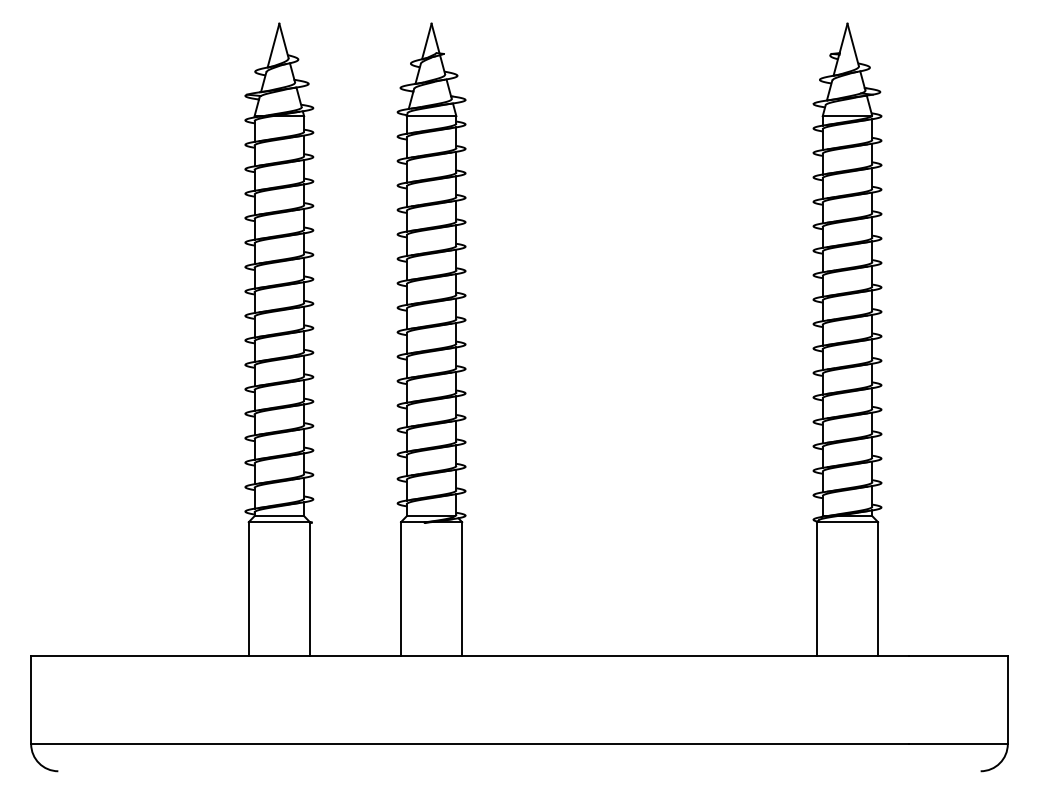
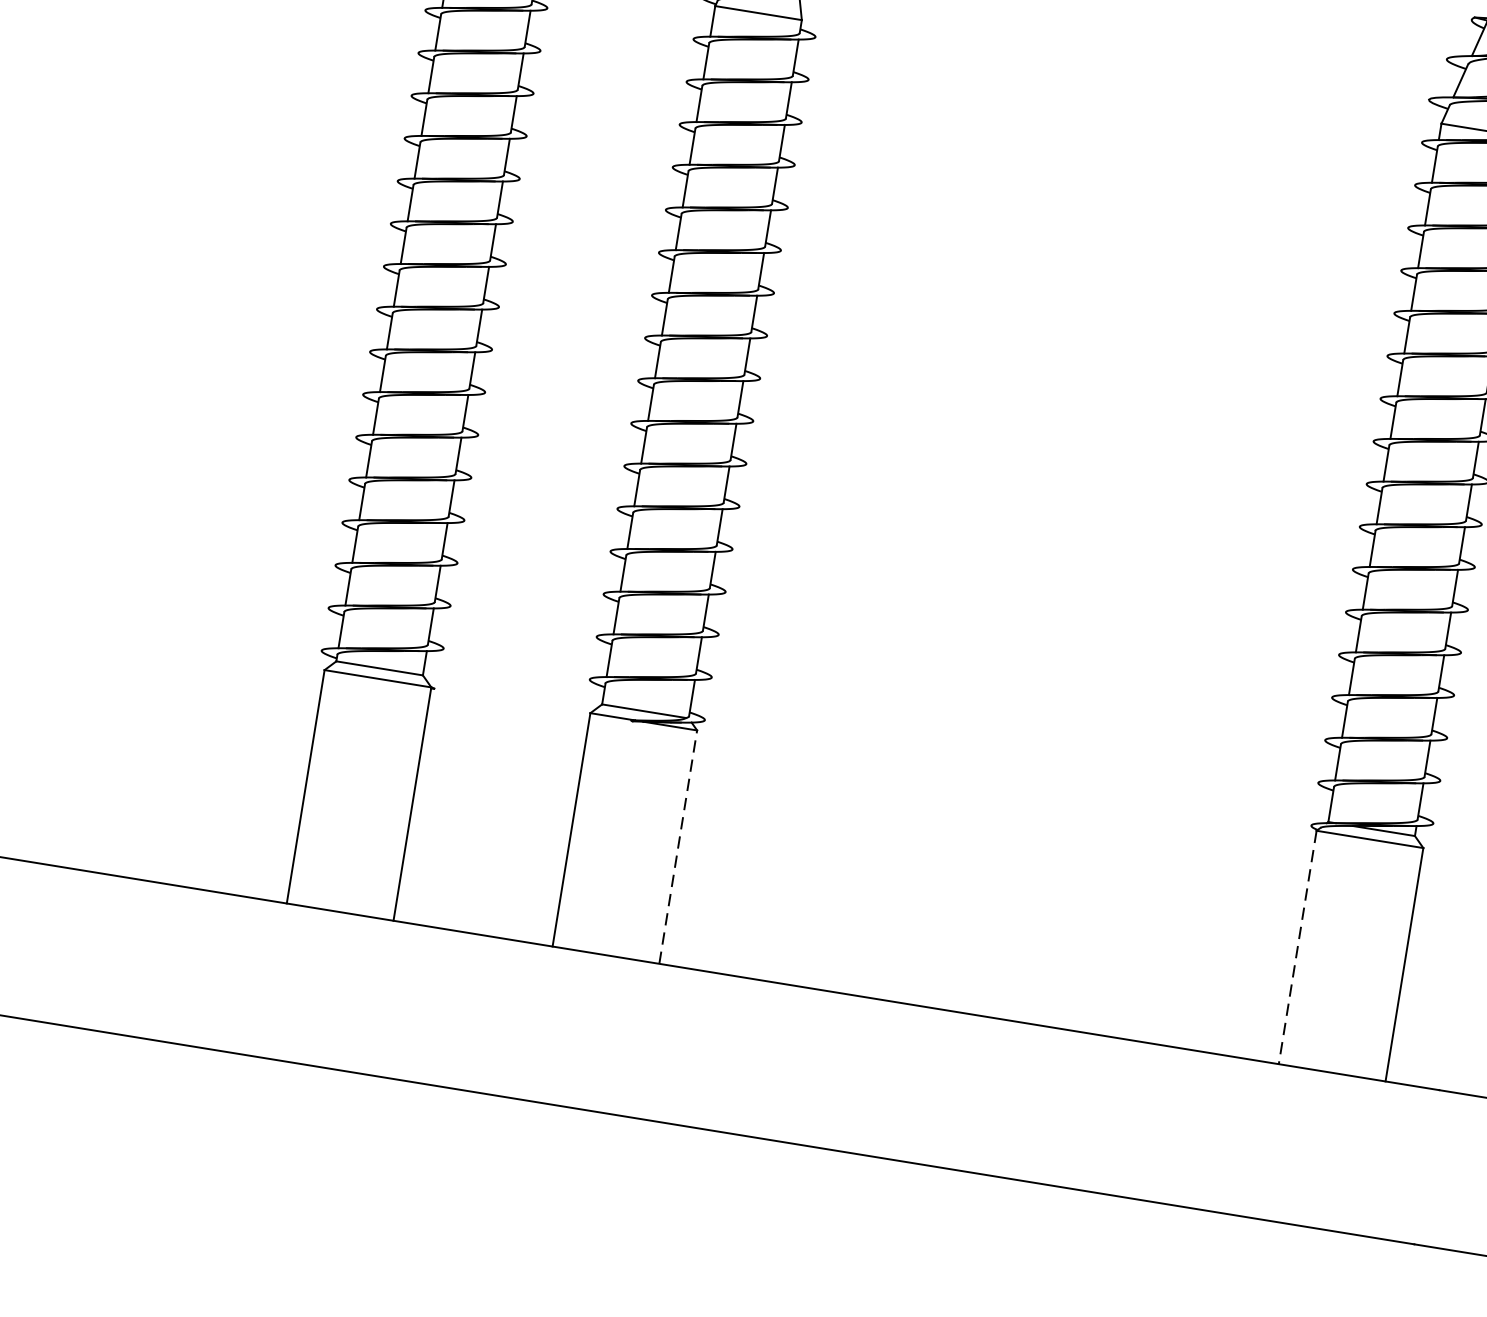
line: (462, 588) -> (678, 846), solid -> dashed
line: (816, 588) -> (1297, 946), solid -> dashed

